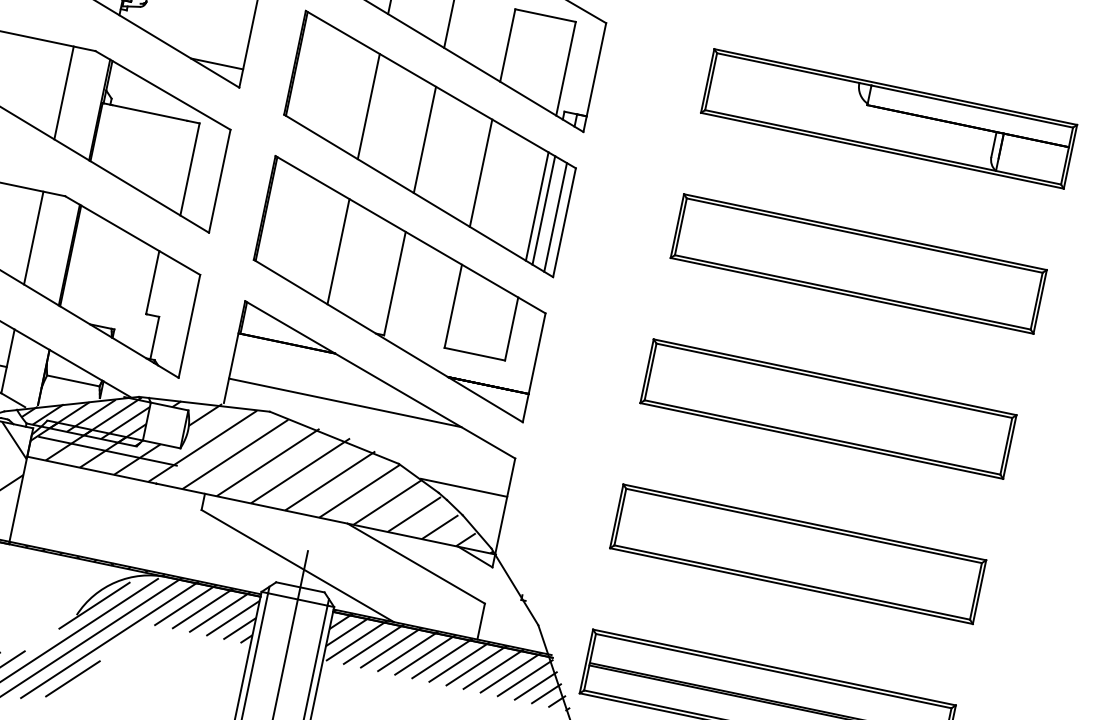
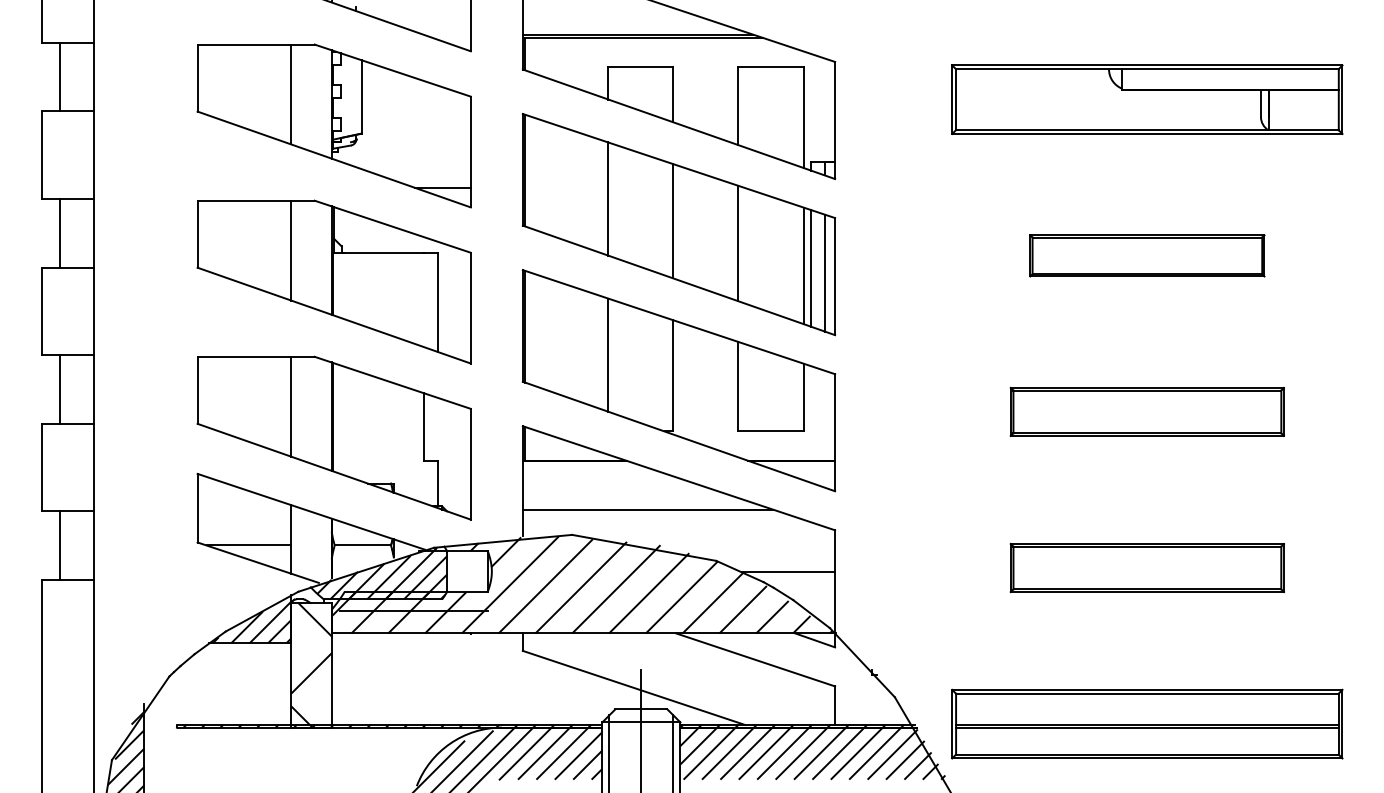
part: (858, 263) -> (1147, 255), size x0.6
part: (828, 408) -> (1147, 411), size x0.7
part: (798, 553) -> (1147, 567), size x0.7

